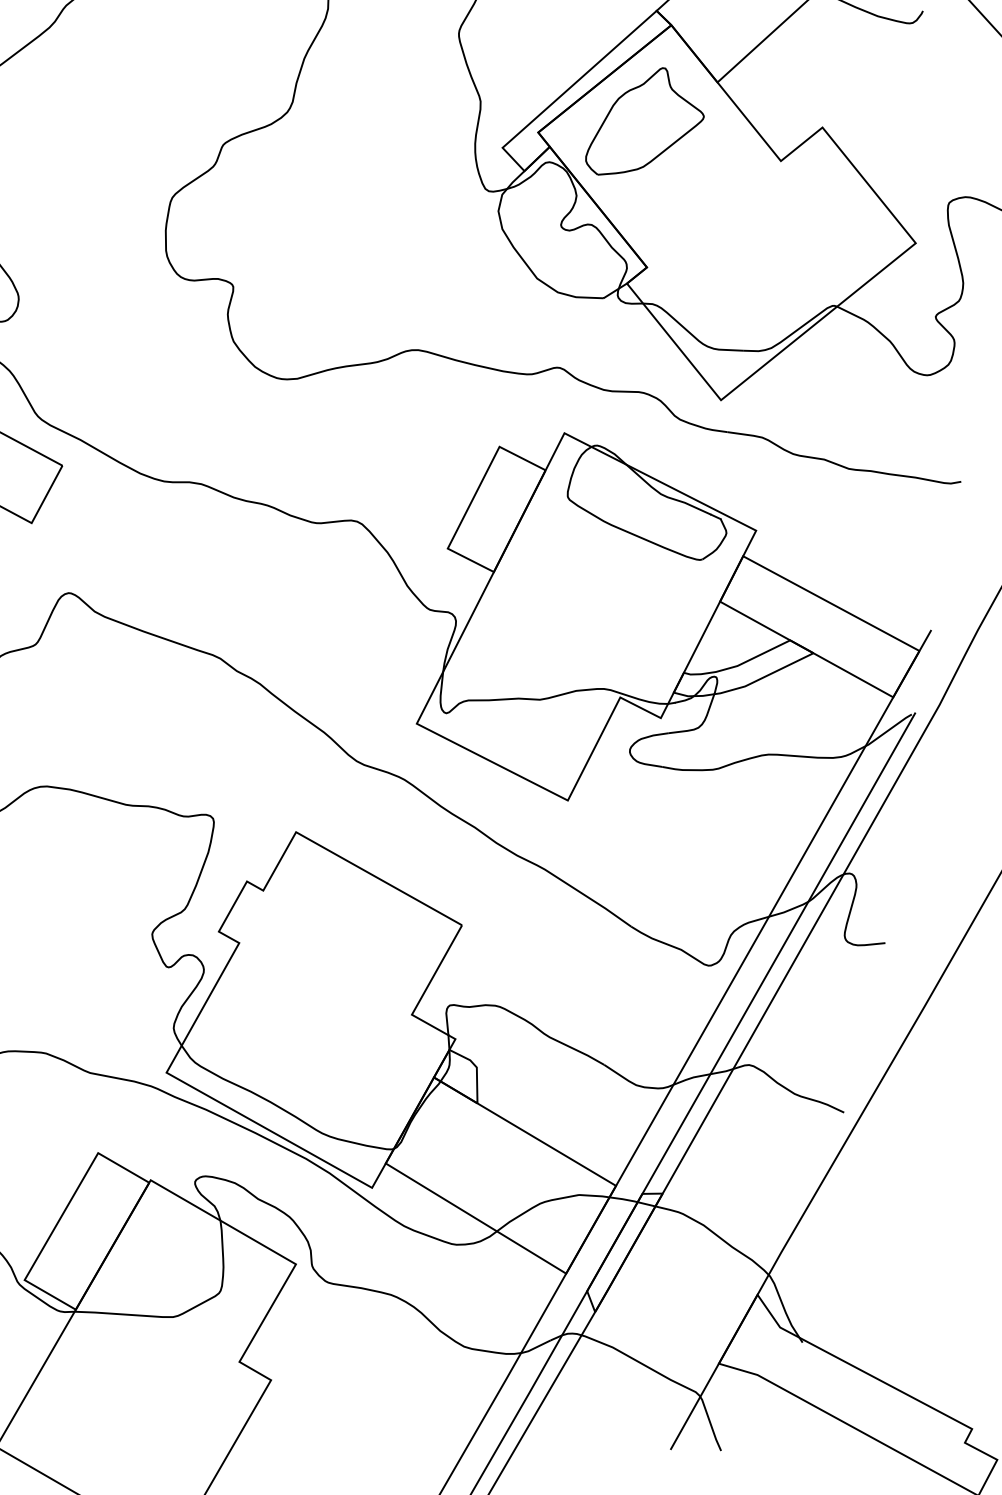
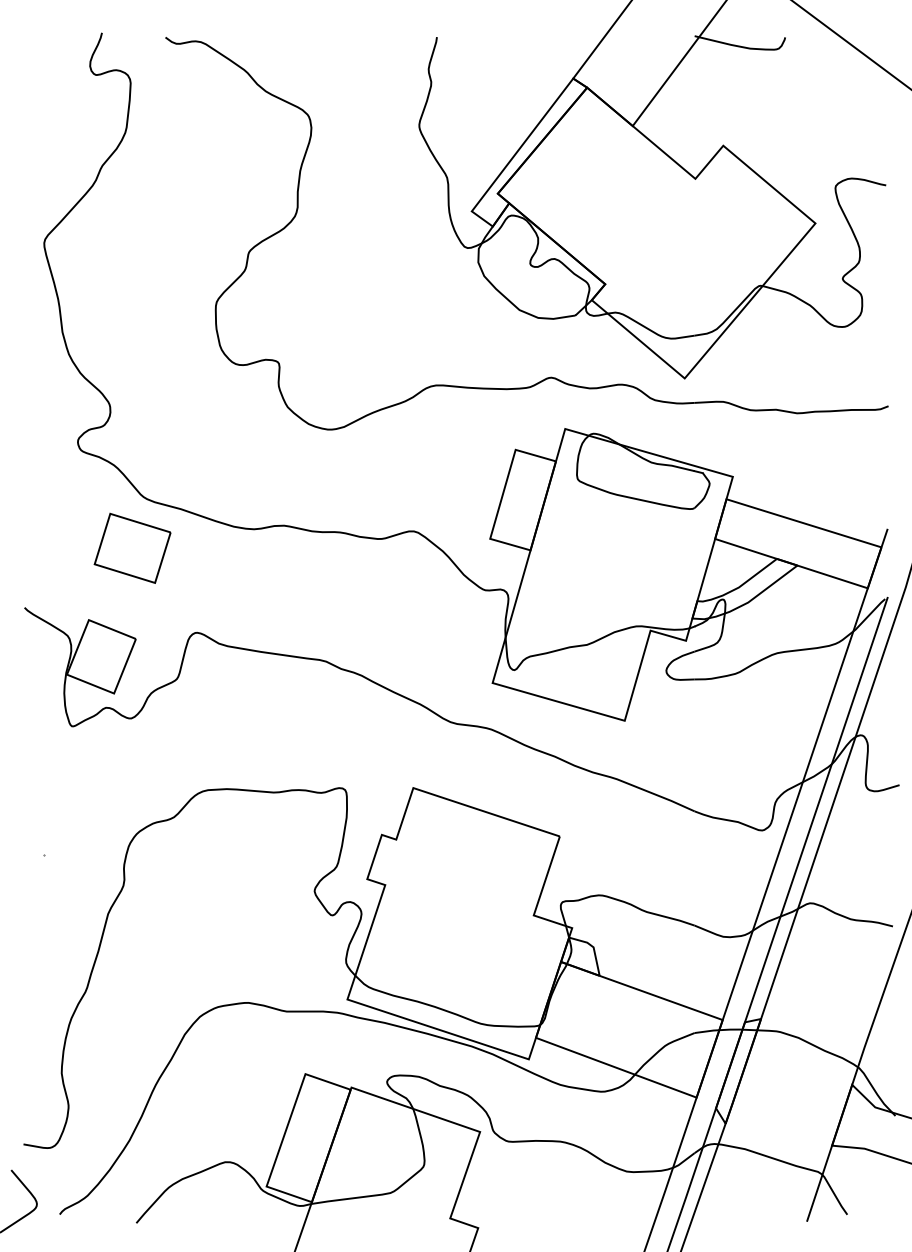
part: (647, 124) -> (583, 170), removed

